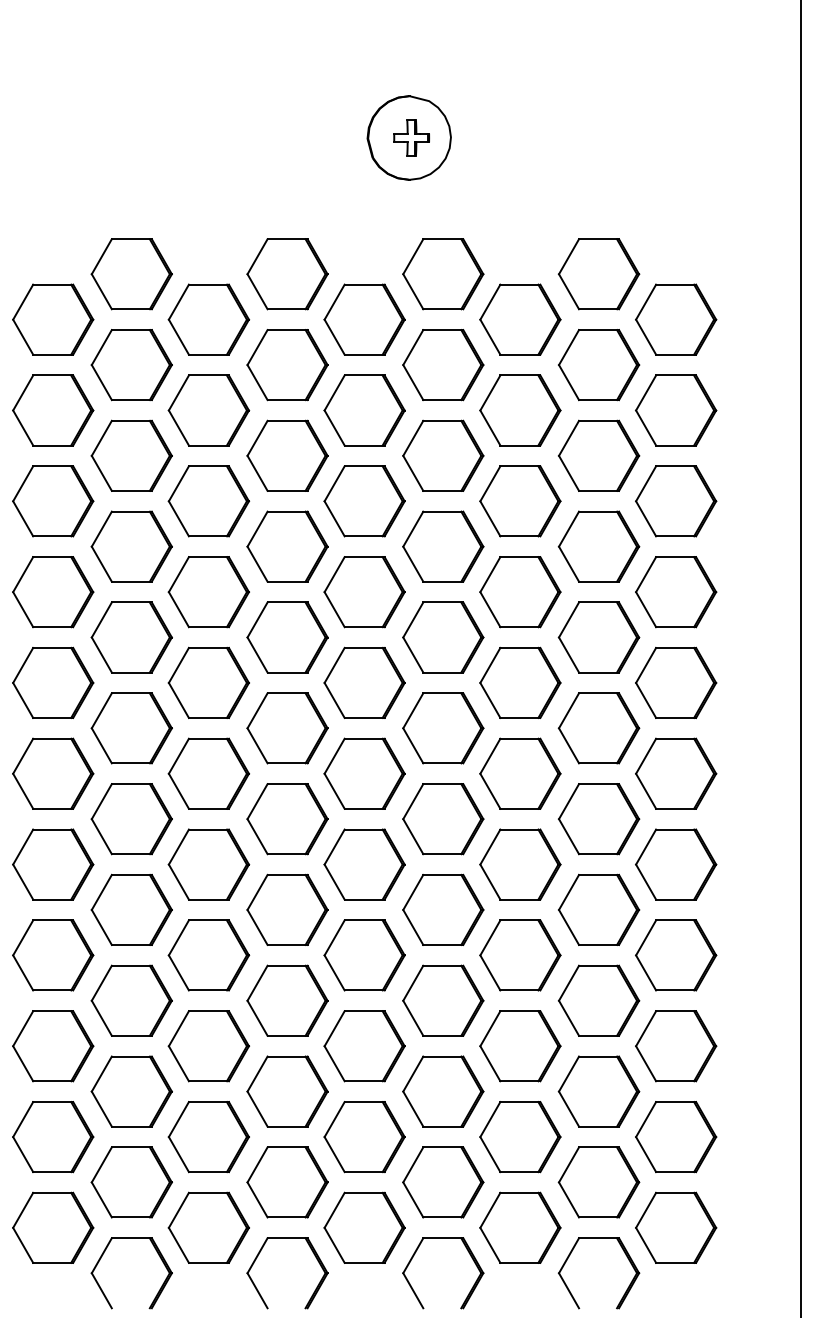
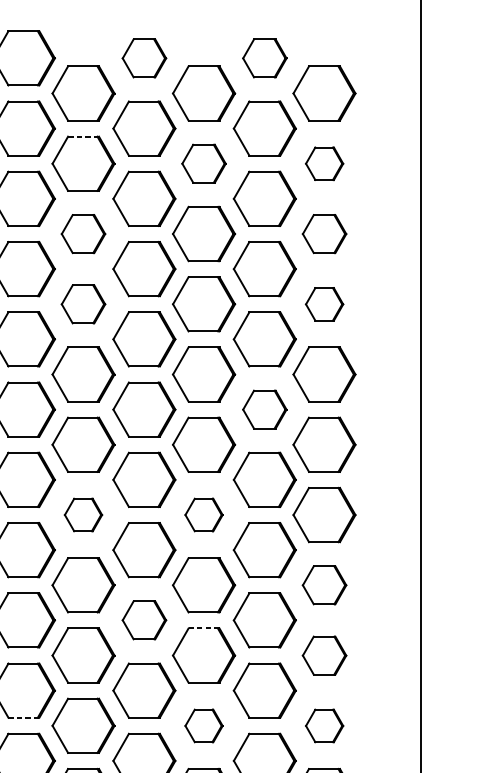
part: (443, 274) -> (144, 58), size x0.7
part: (598, 274) -> (264, 58), size x0.7
line: (365, 375) -> (84, 136), solid -> dashed
part: (520, 410) -> (204, 163), size x0.7
part: (676, 410) -> (324, 163), size x0.6
part: (364, 501) -> (83, 234), size x0.7
part: (676, 501) -> (324, 234), size x0.7
part: (364, 592) -> (83, 304), size x0.7
part: (676, 592) -> (324, 304), size x0.6
part: (598, 728) -> (264, 409), size x0.7
part: (364, 864) -> (83, 514), size x0.6
part: (520, 864) -> (204, 514), size x0.6
part: (676, 955) -> (324, 585), size x0.7
part: (443, 1000) -> (144, 620), size x0.7
line: (520, 1011) -> (204, 628), solid -> dashed
part: (676, 1046) -> (324, 655), size x0.7
line: (287, 1126) -> (23, 717), solid -> dashed
part: (520, 1137) -> (204, 726), size x0.6
part: (676, 1137) -> (324, 726), size x0.6

